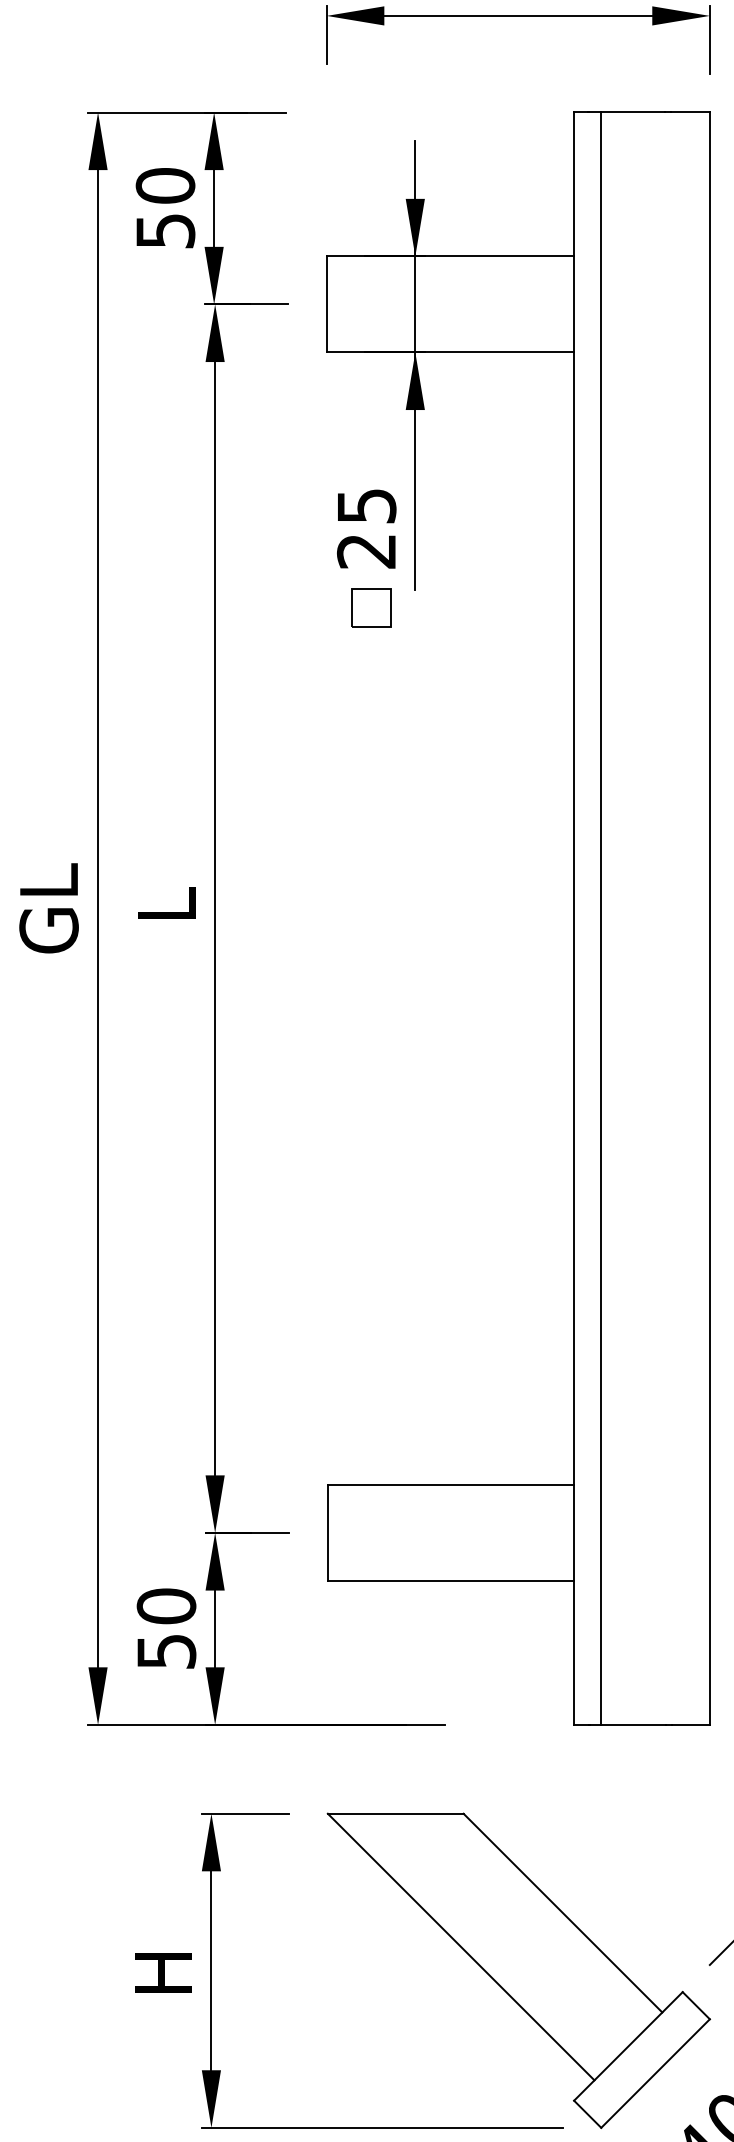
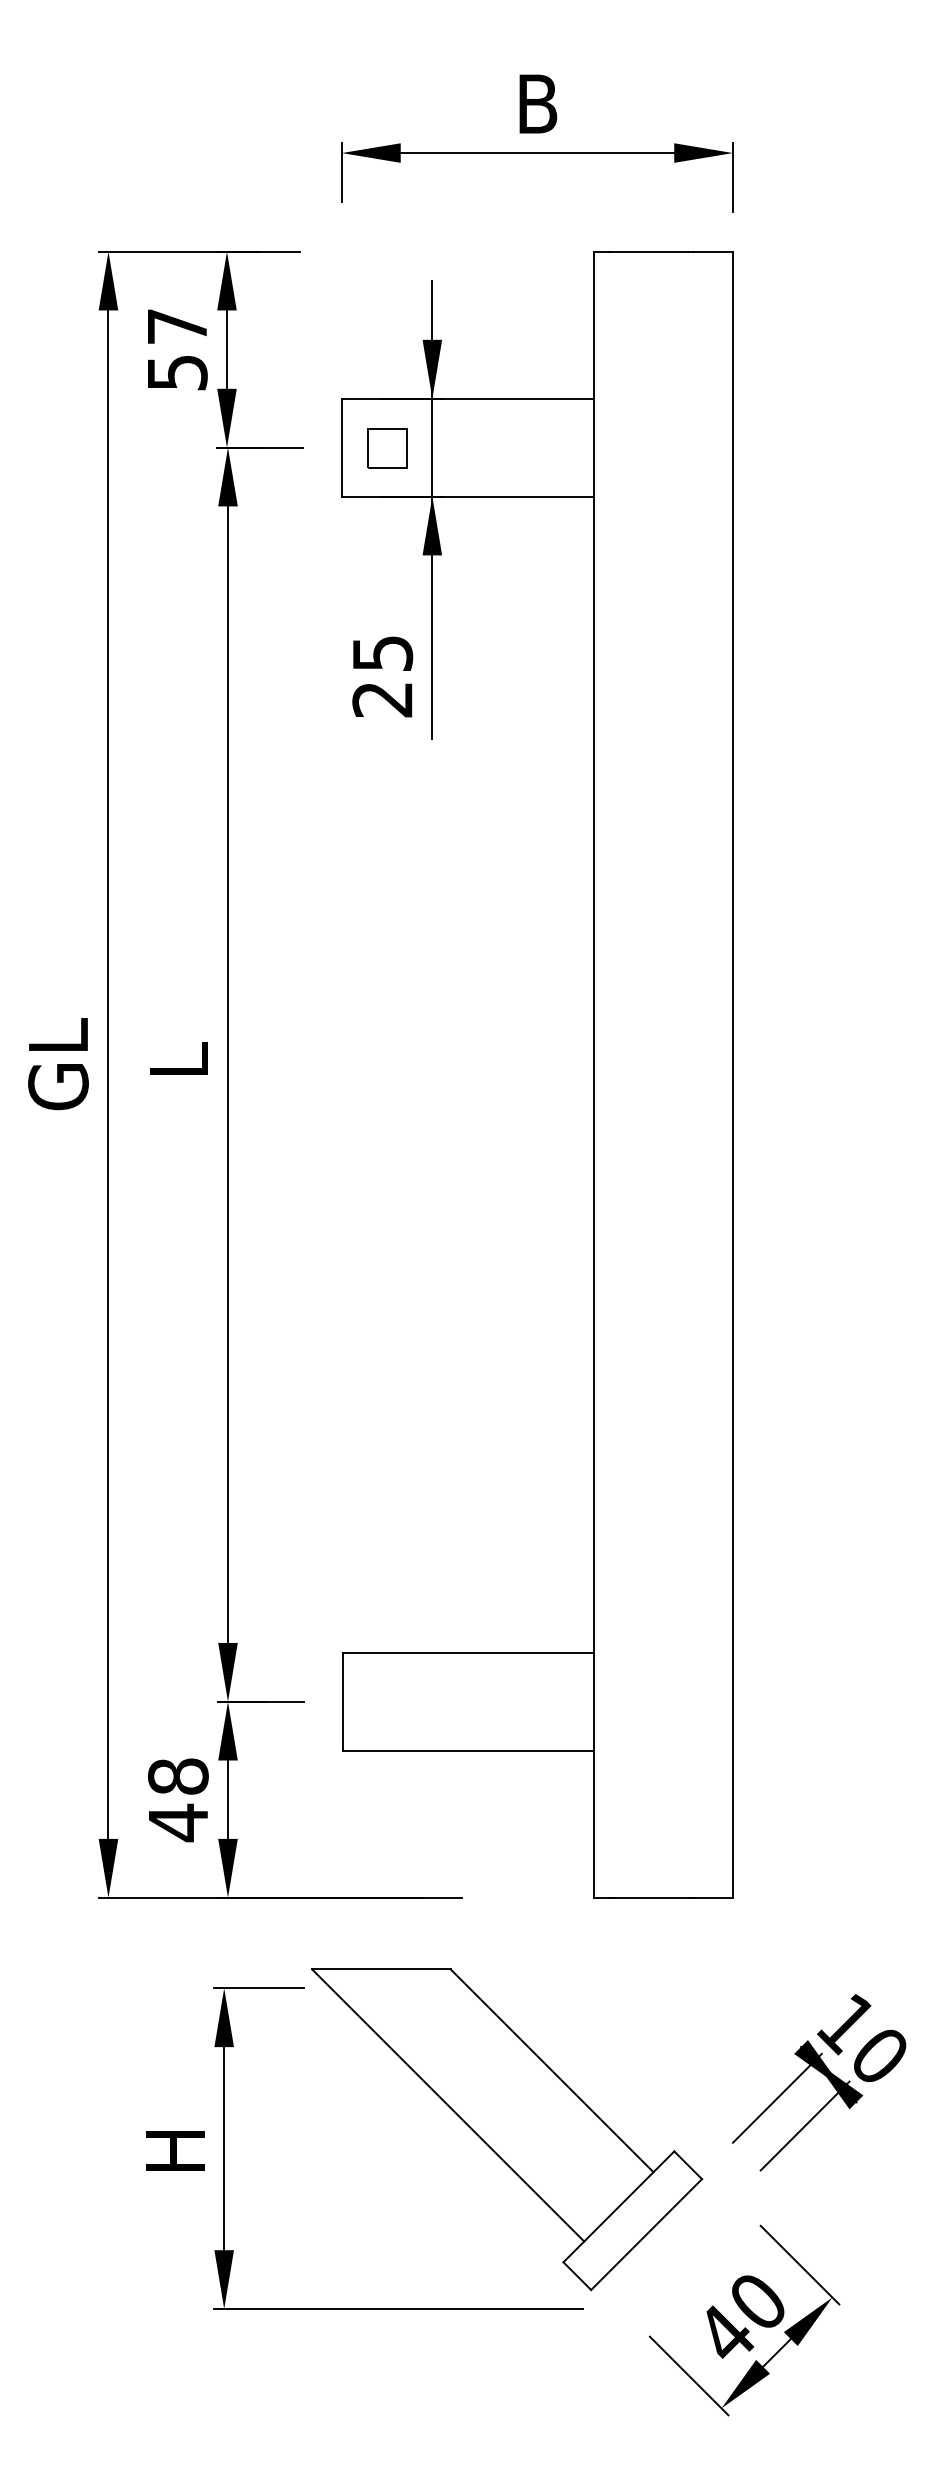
text: (165, 185) -> (177, 326), 50 -> 57
part: (371, 608) -> (387, 448), moved
line: (601, 918) -> (622, 1074), removed
text: (166, 1629) -> (178, 1800), 50 -> 48
part: (519, 1970) -> (507, 2129), moved

